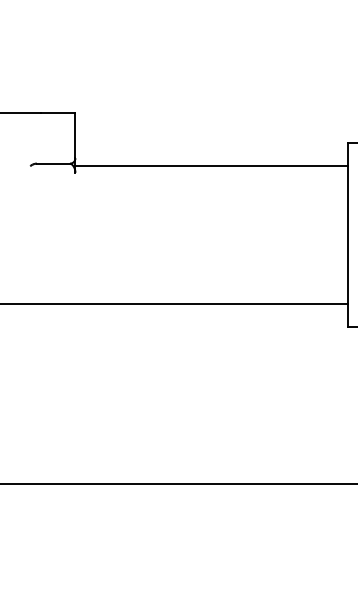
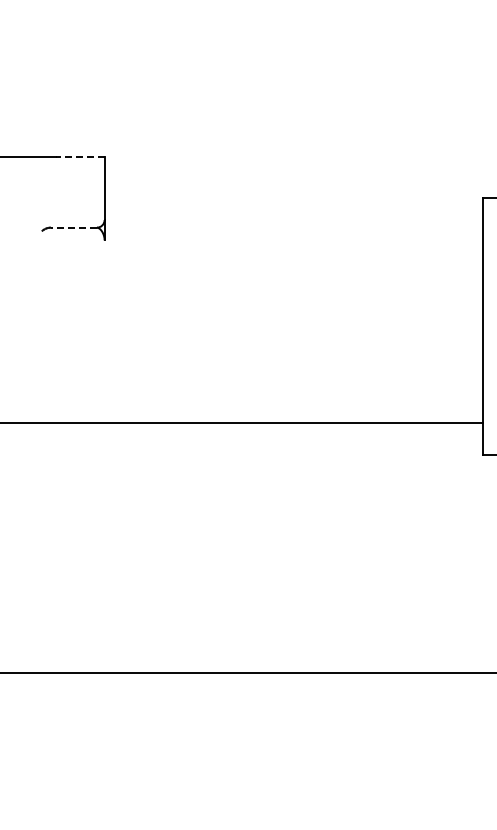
line: (58, 112) -> (80, 156), solid -> dashed
line: (53, 163) -> (73, 227), solid -> dashed
line: (211, 165) -> (293, 230), removed

